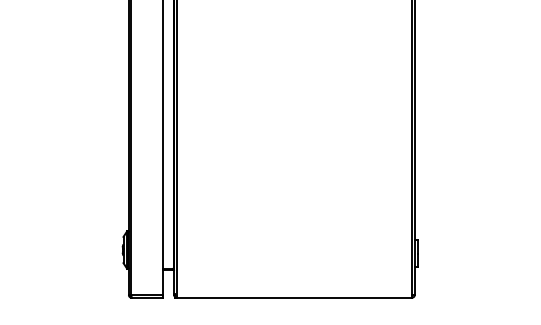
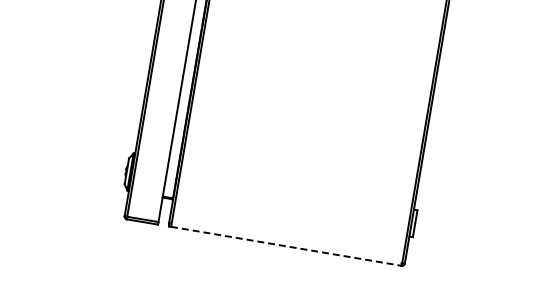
line: (294, 297) -> (286, 246), solid -> dashed

